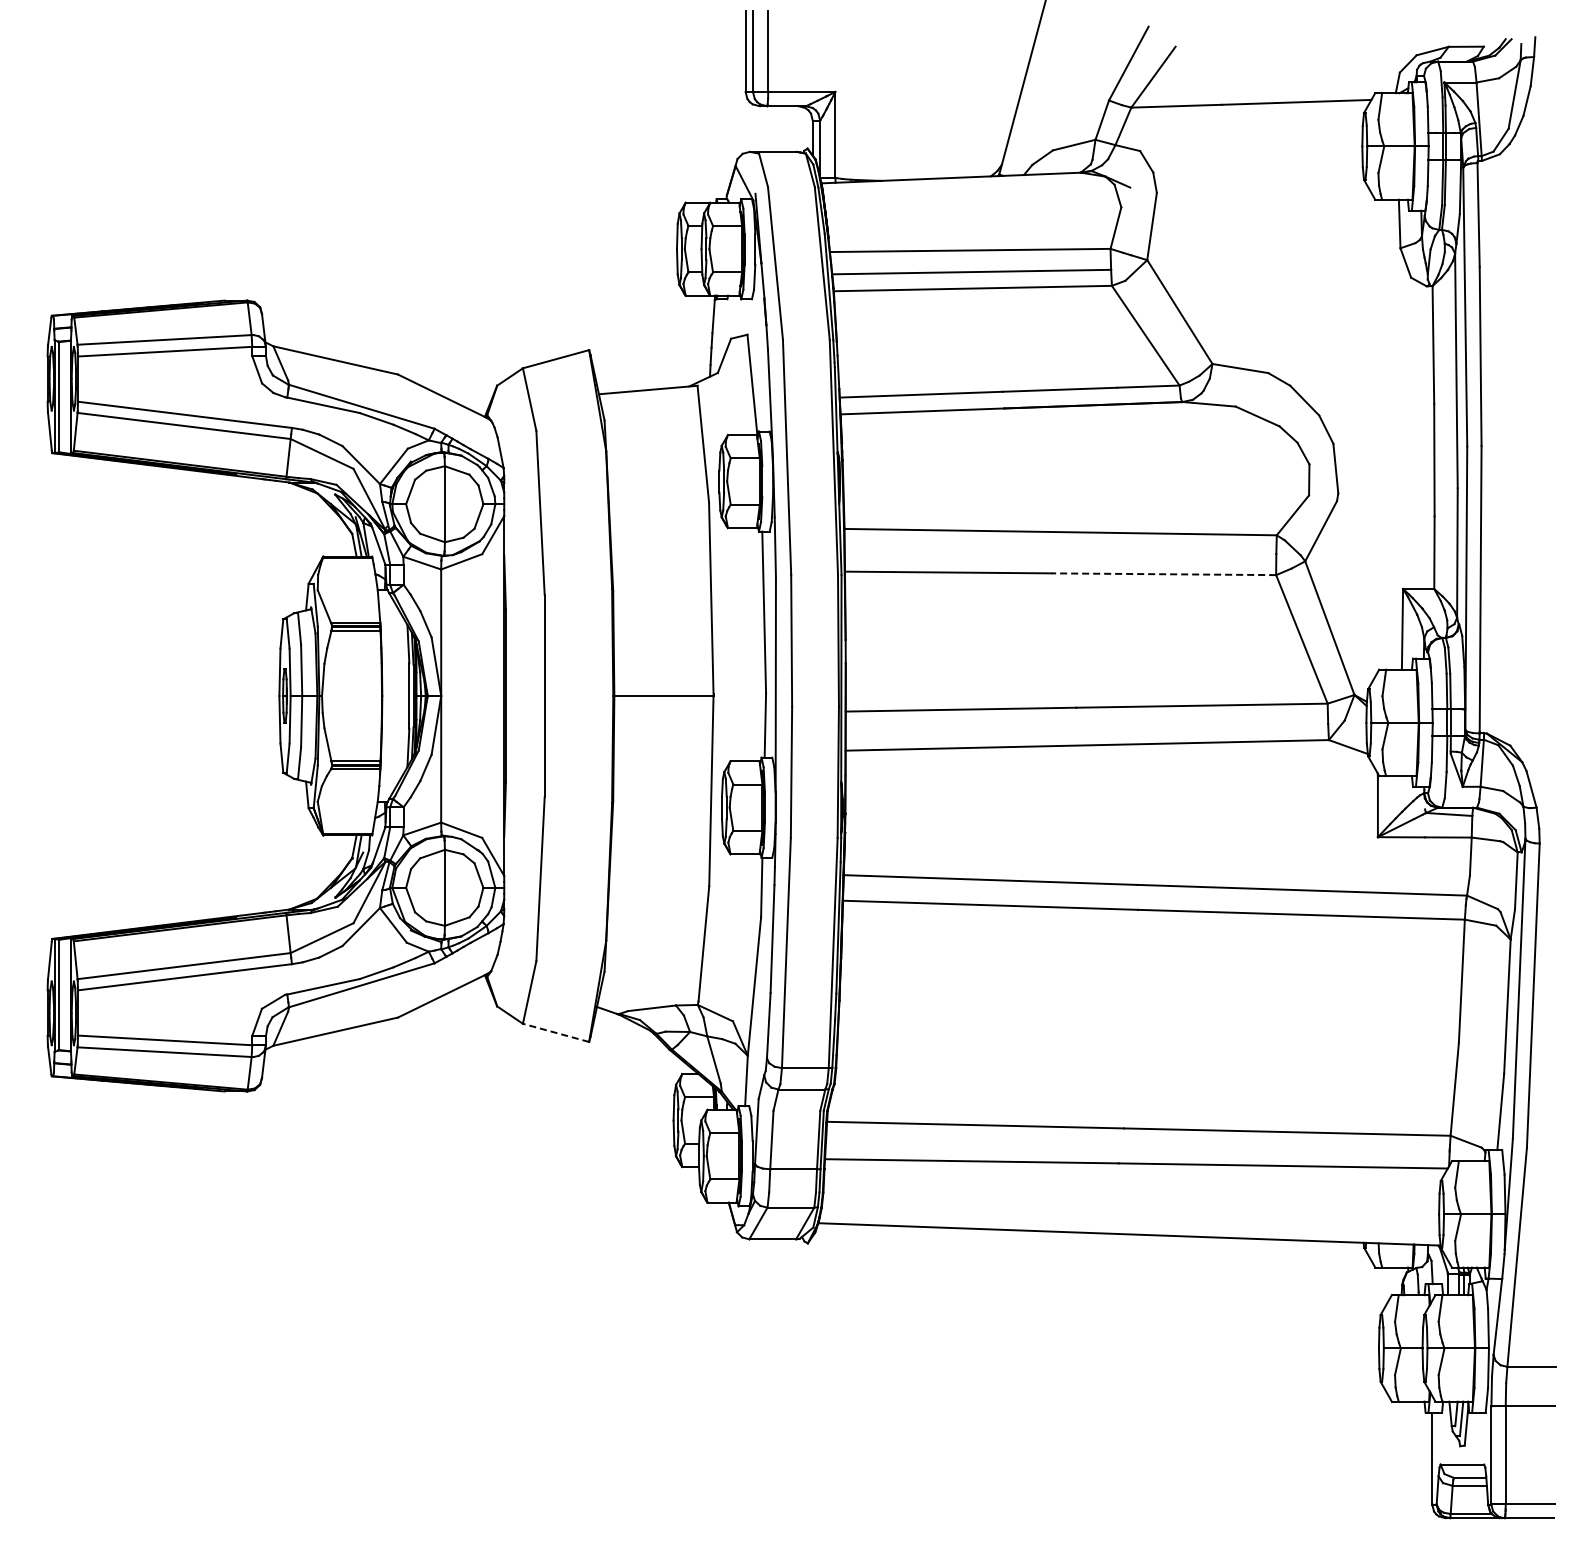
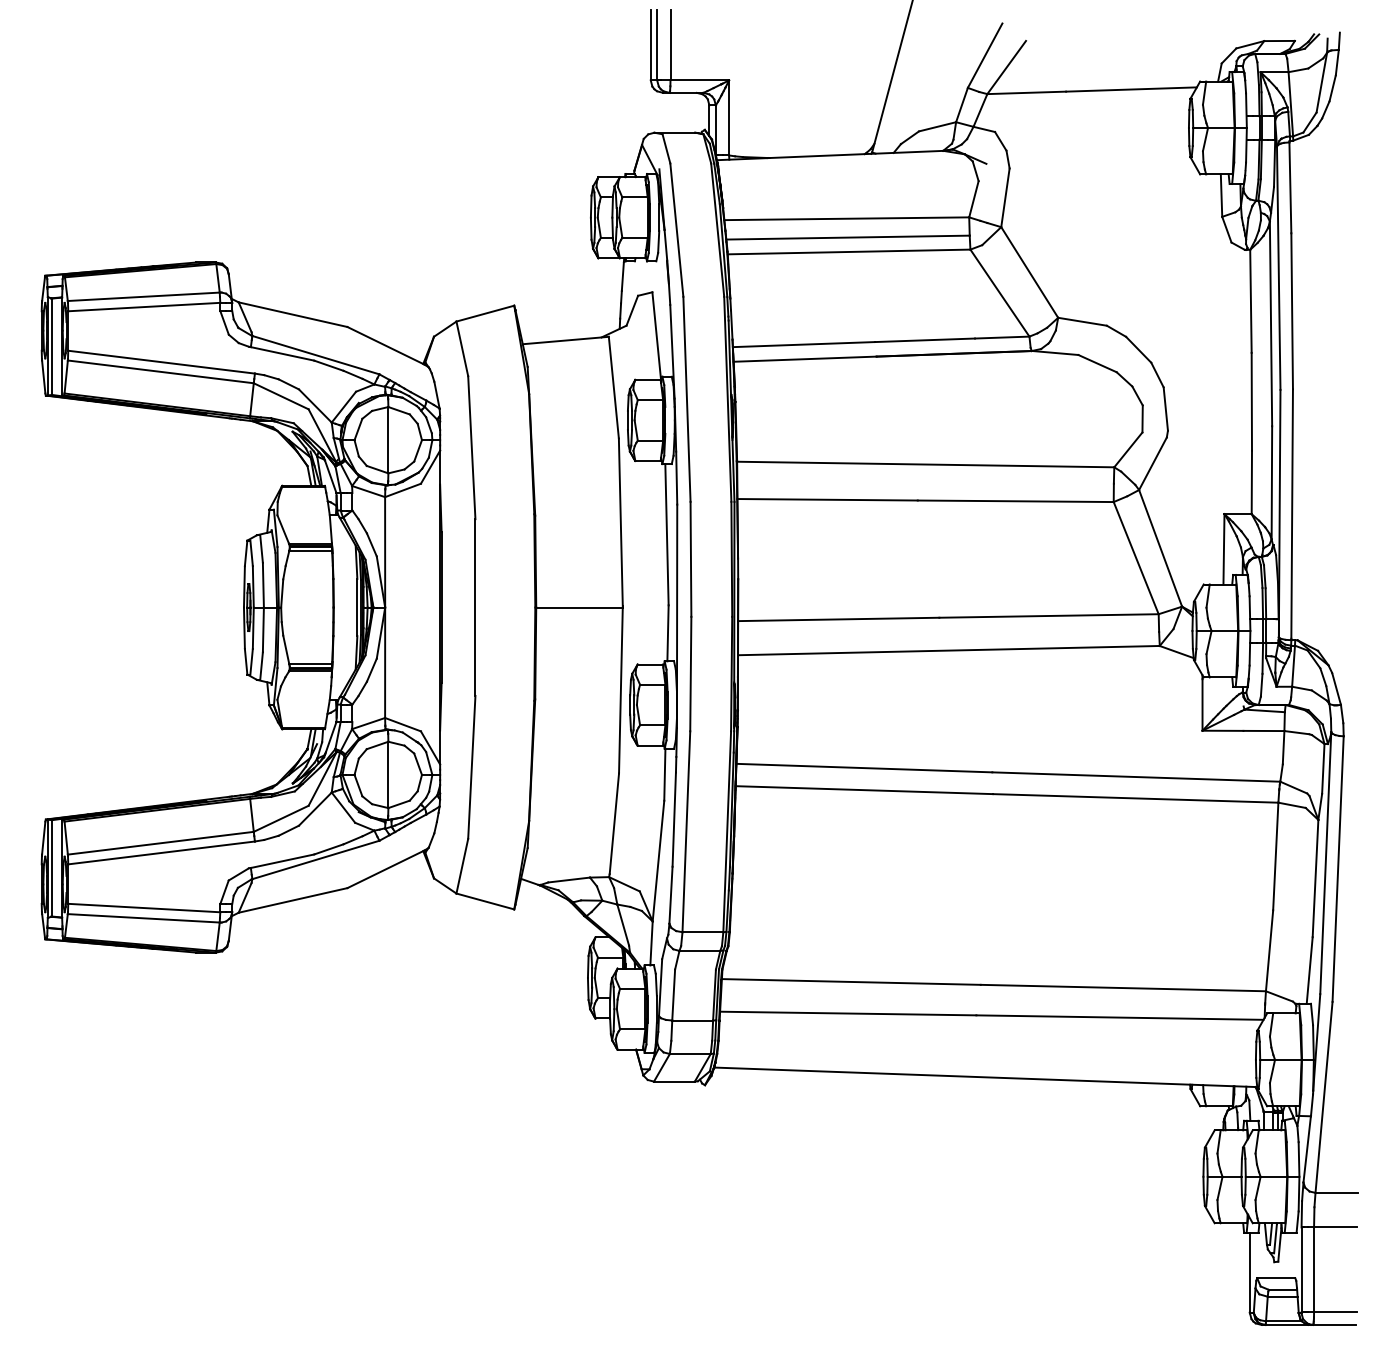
line: (1163, 574) -> (1015, 501), dashed -> solid
line: (555, 1032) -> (484, 901), dashed -> solid

